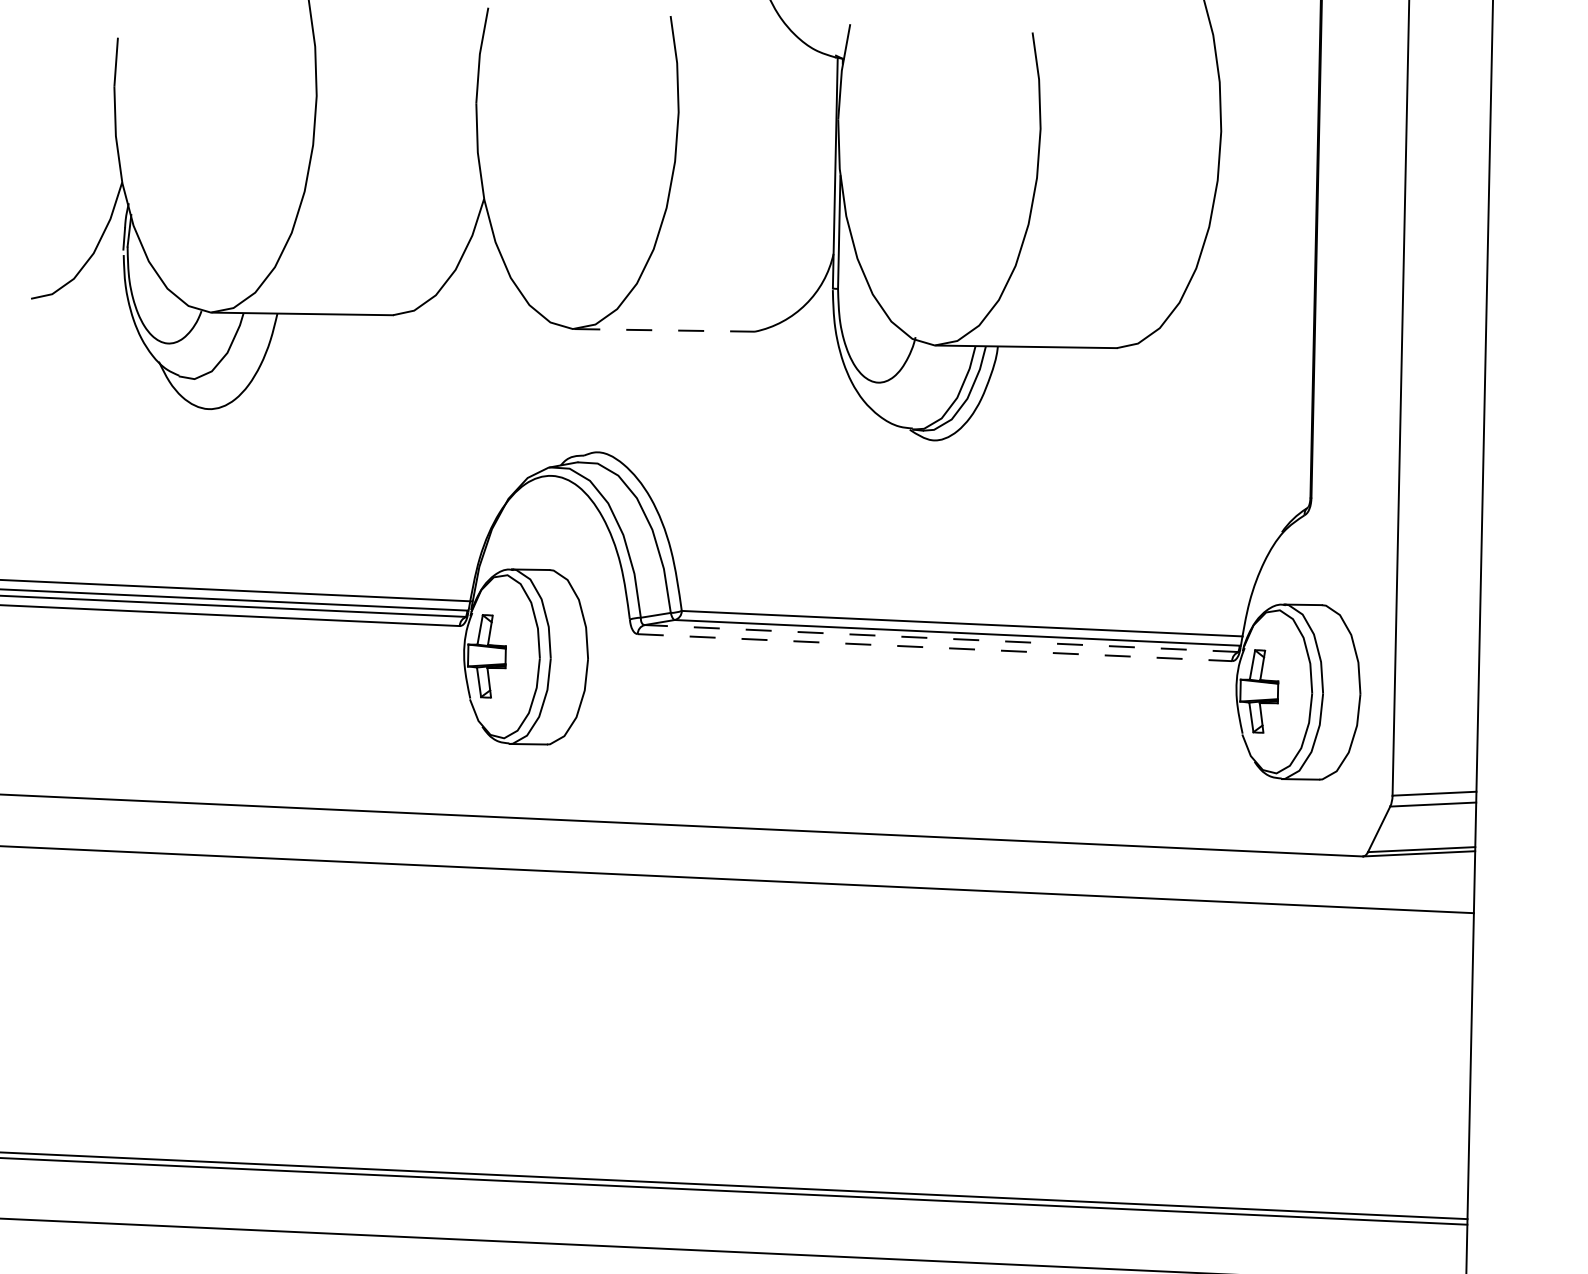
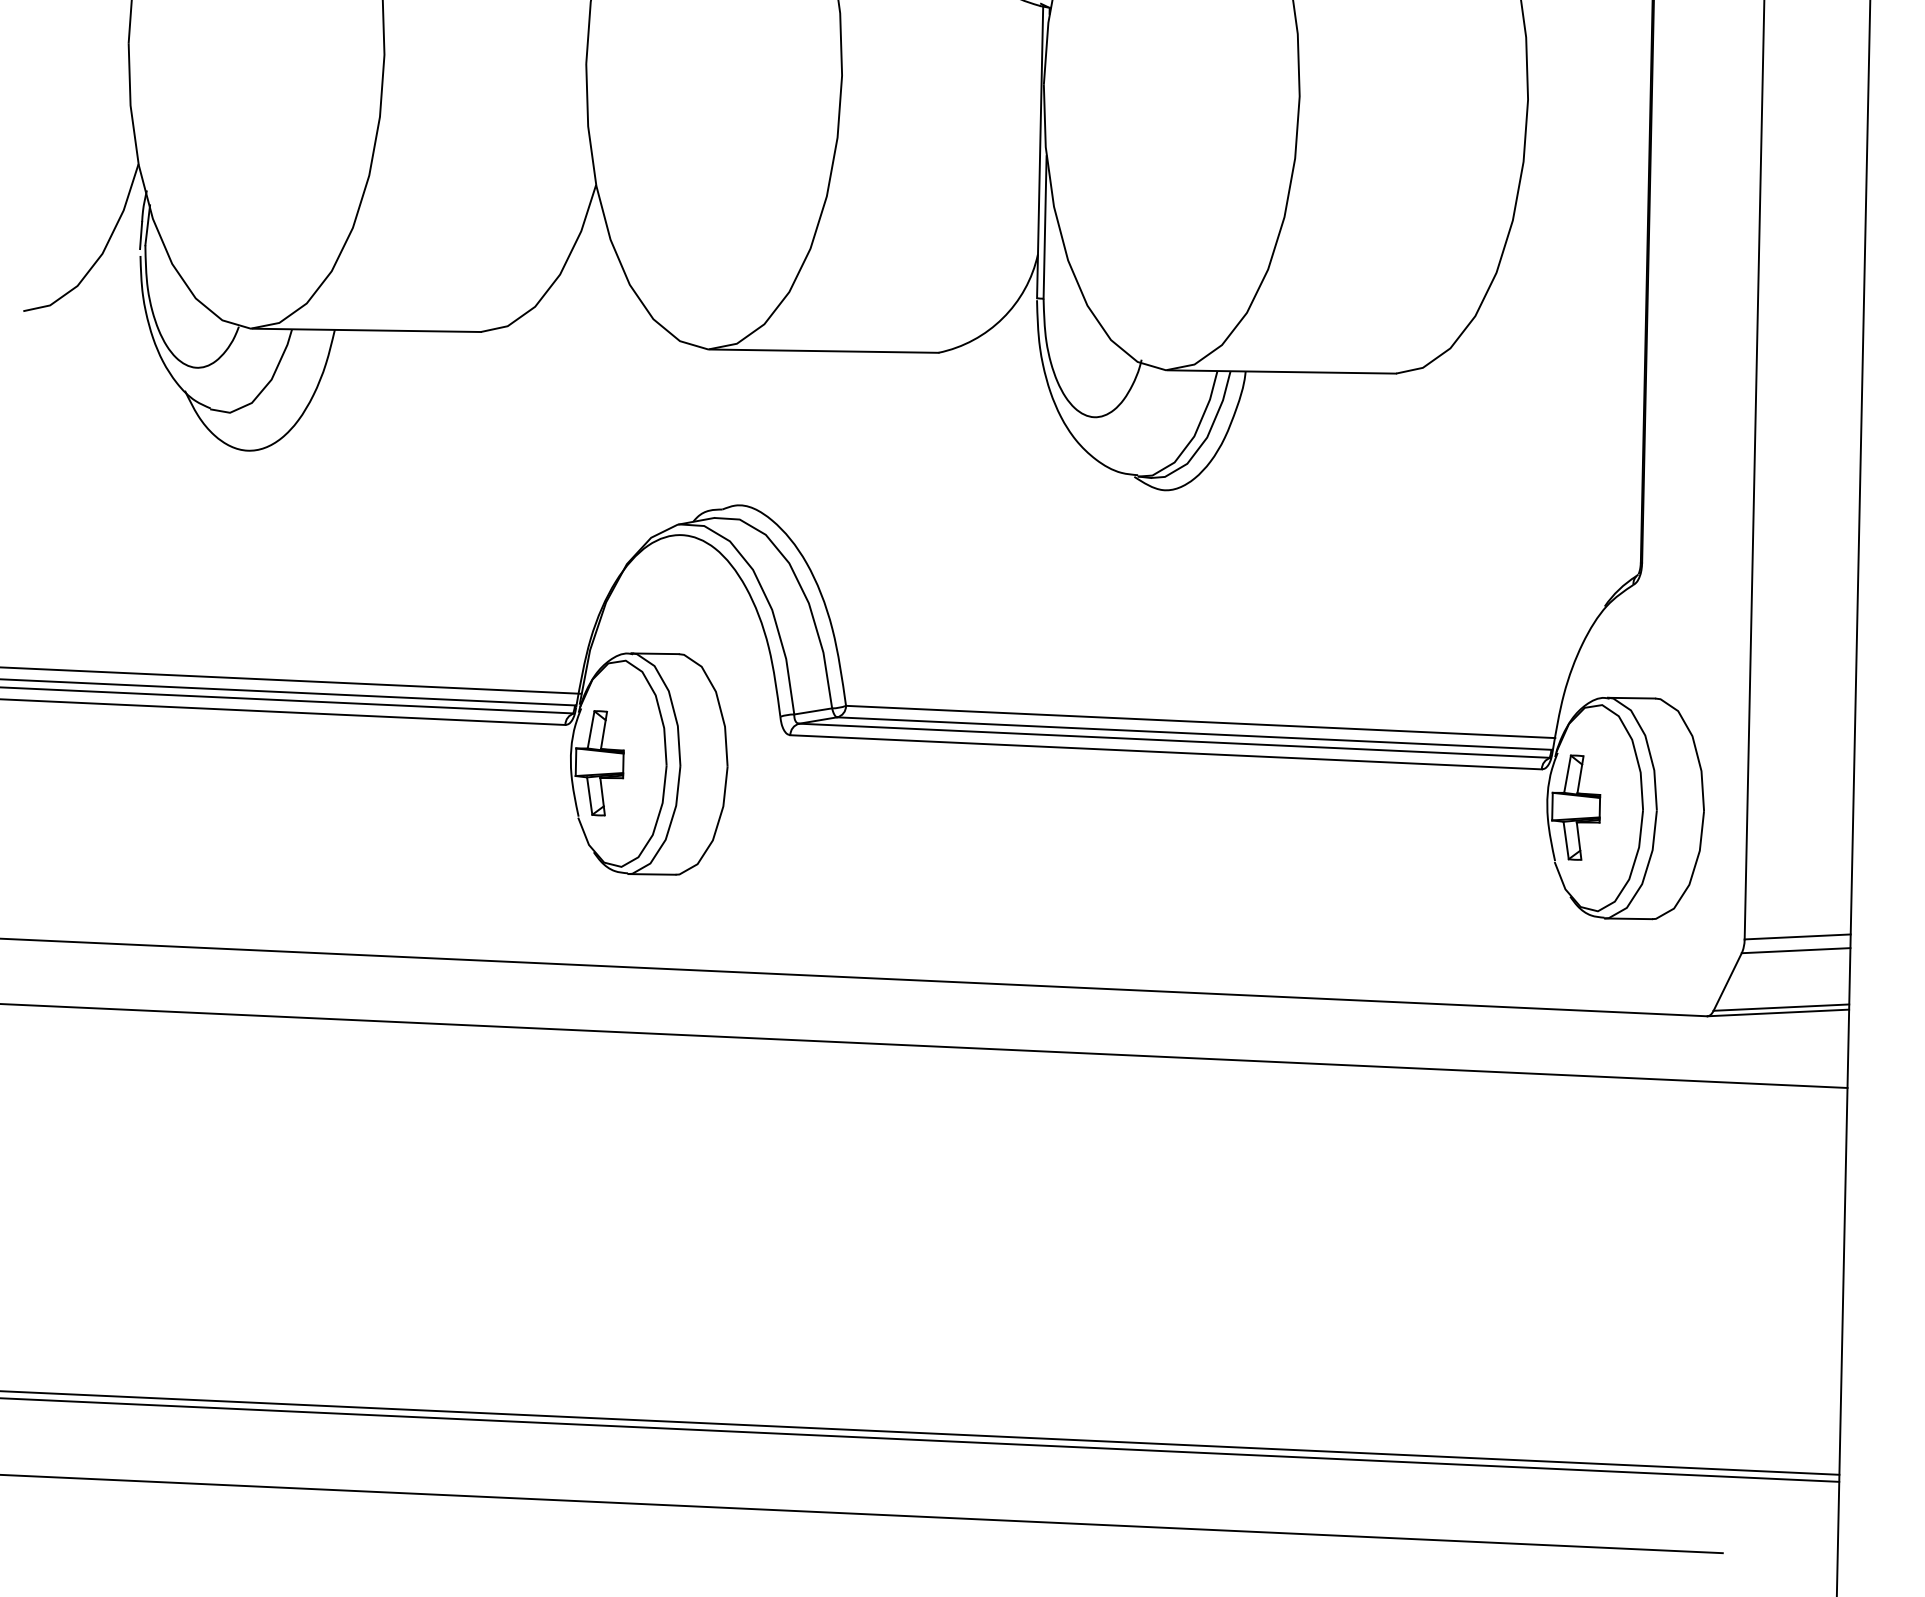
line: (665, 330) -> (825, 351), dashed -> solid
line: (941, 638) -> (1174, 740), dashed -> solid
line: (935, 647) -> (1166, 752), dashed -> solid

